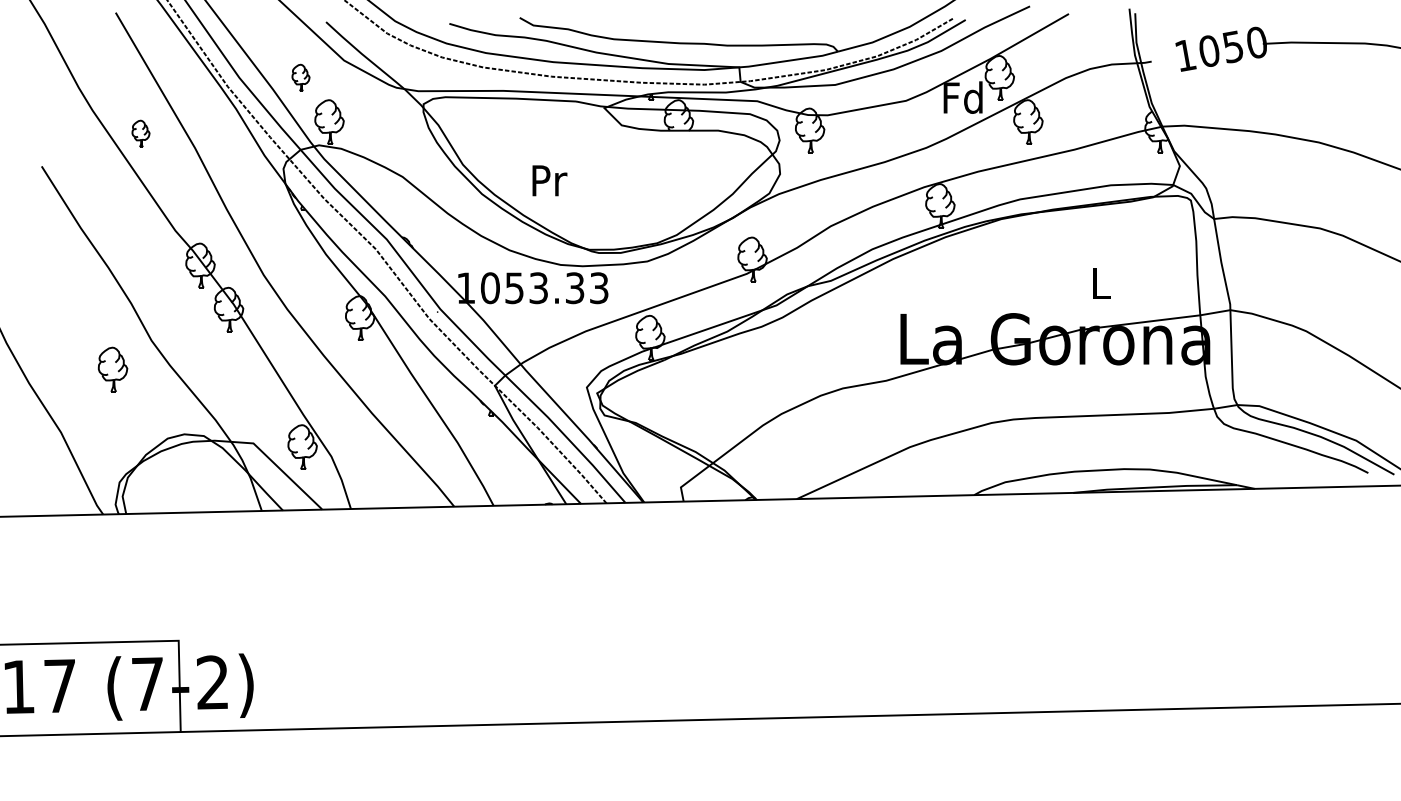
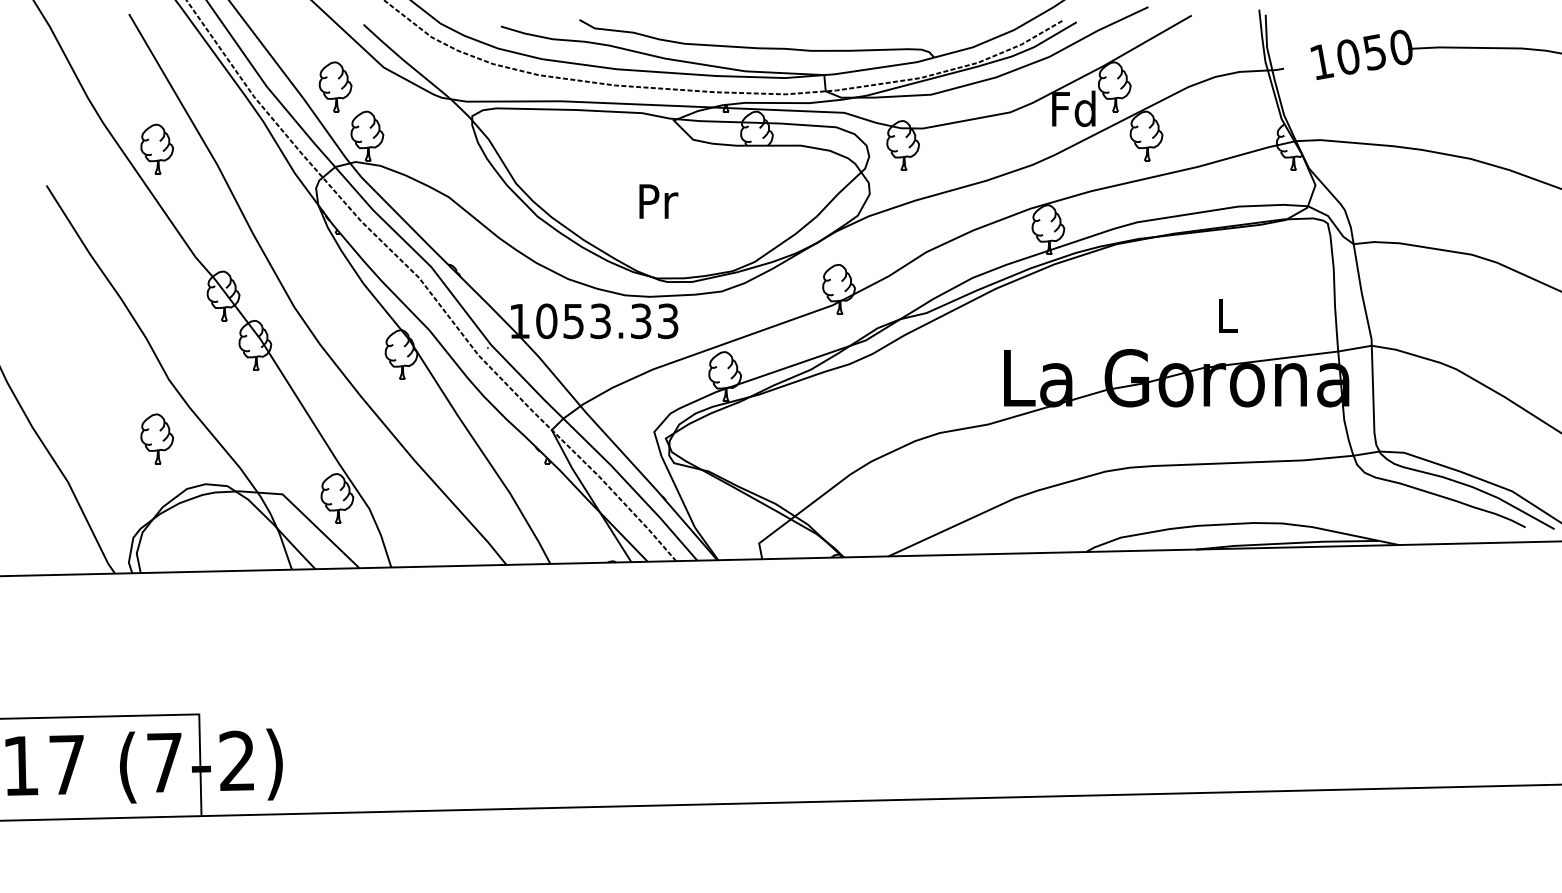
part: (300, 77) -> (335, 86), size x1.67
part: (140, 133) -> (156, 148), size x1.67
text: (549, 180) -> (658, 201), moved
part: (112, 369) -> (156, 438), moved

